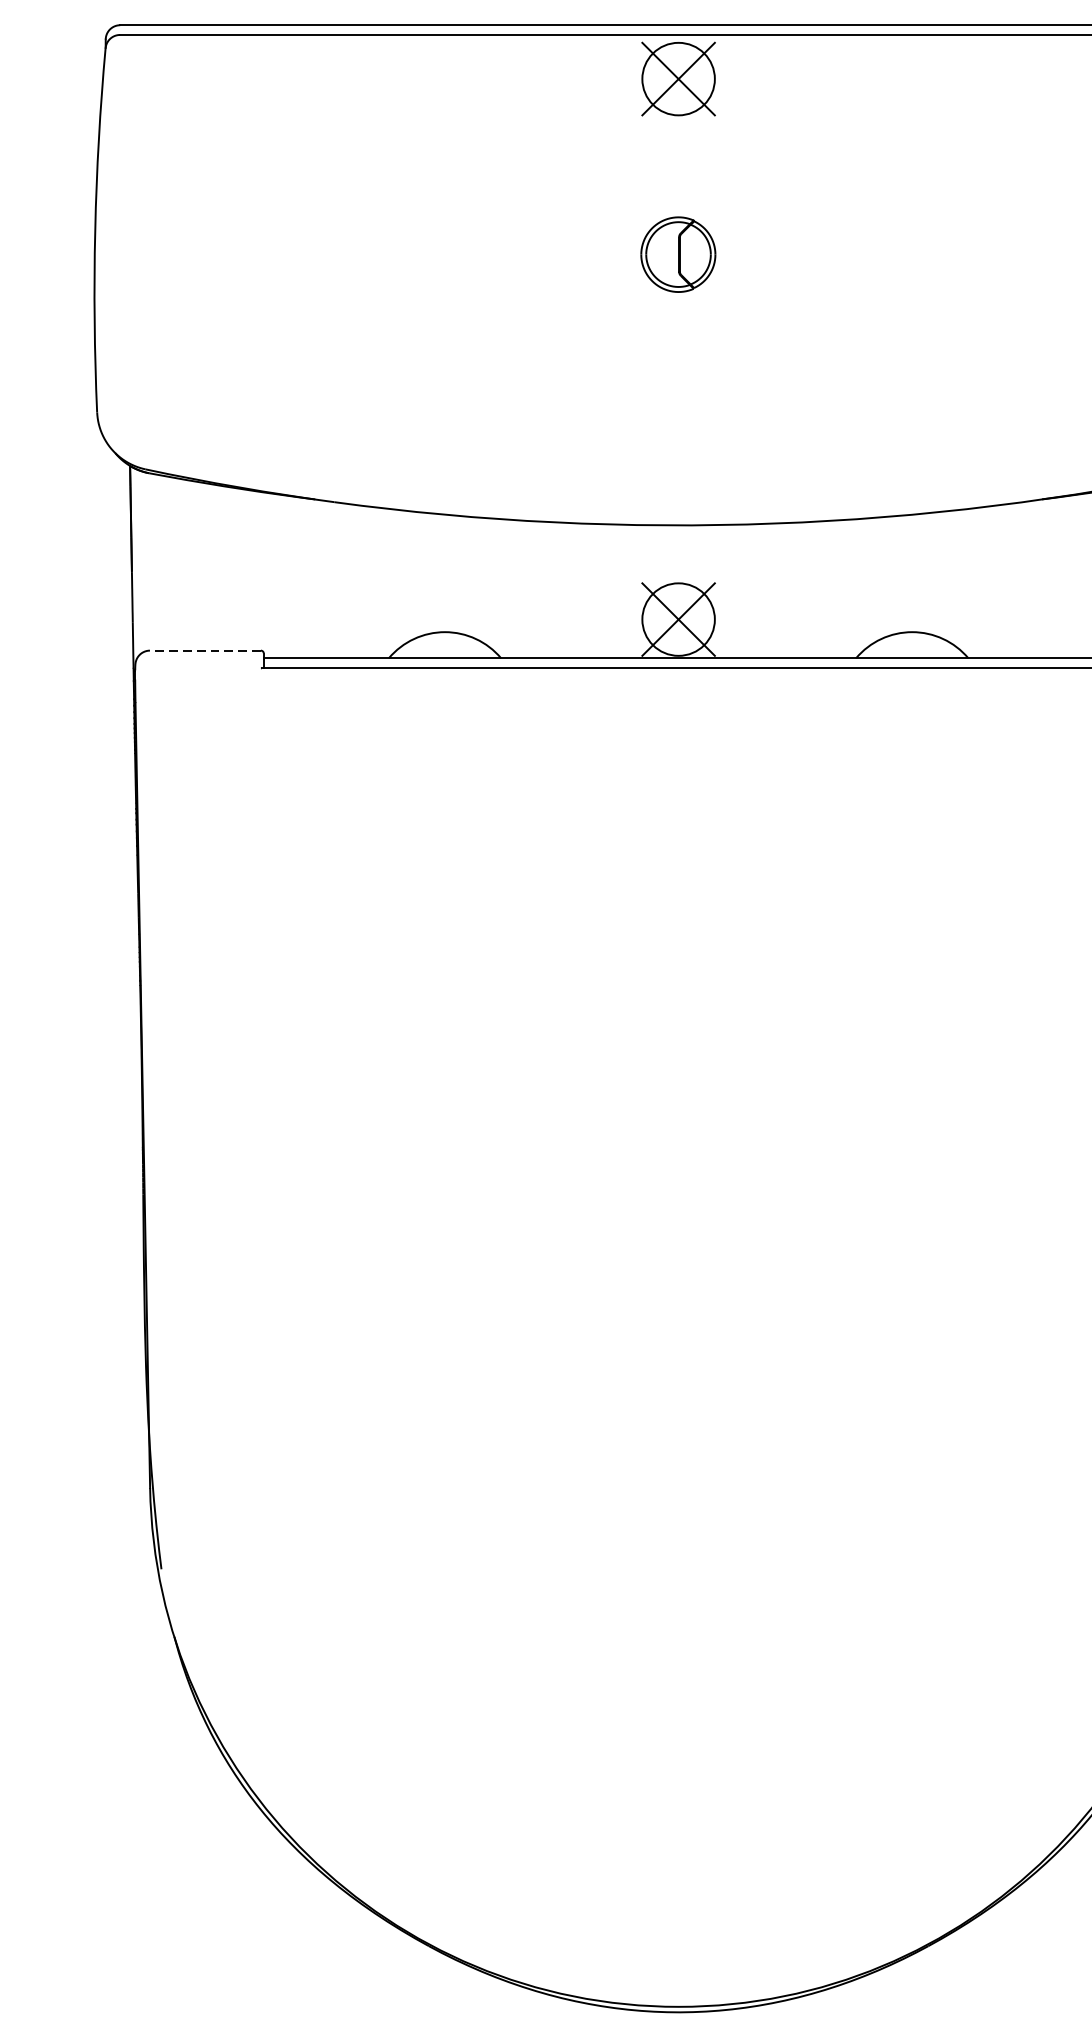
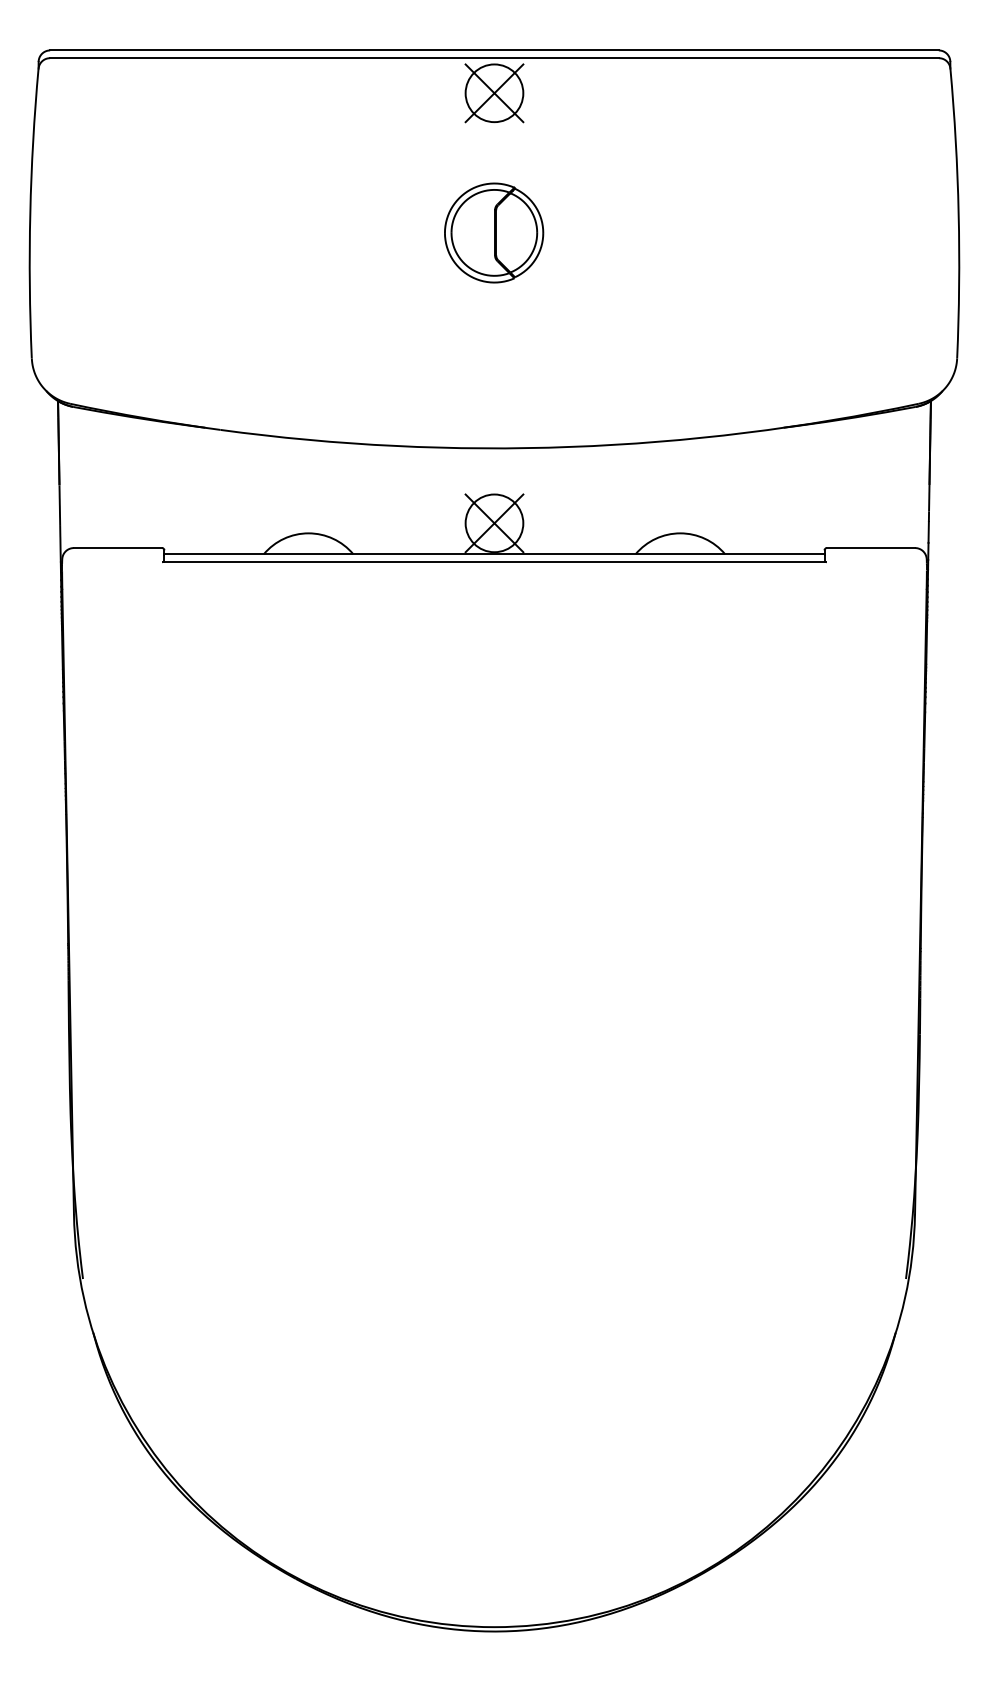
part: (678, 254) -> (494, 232), size x1.67
line: (204, 651) -> (117, 548), dashed -> solid

